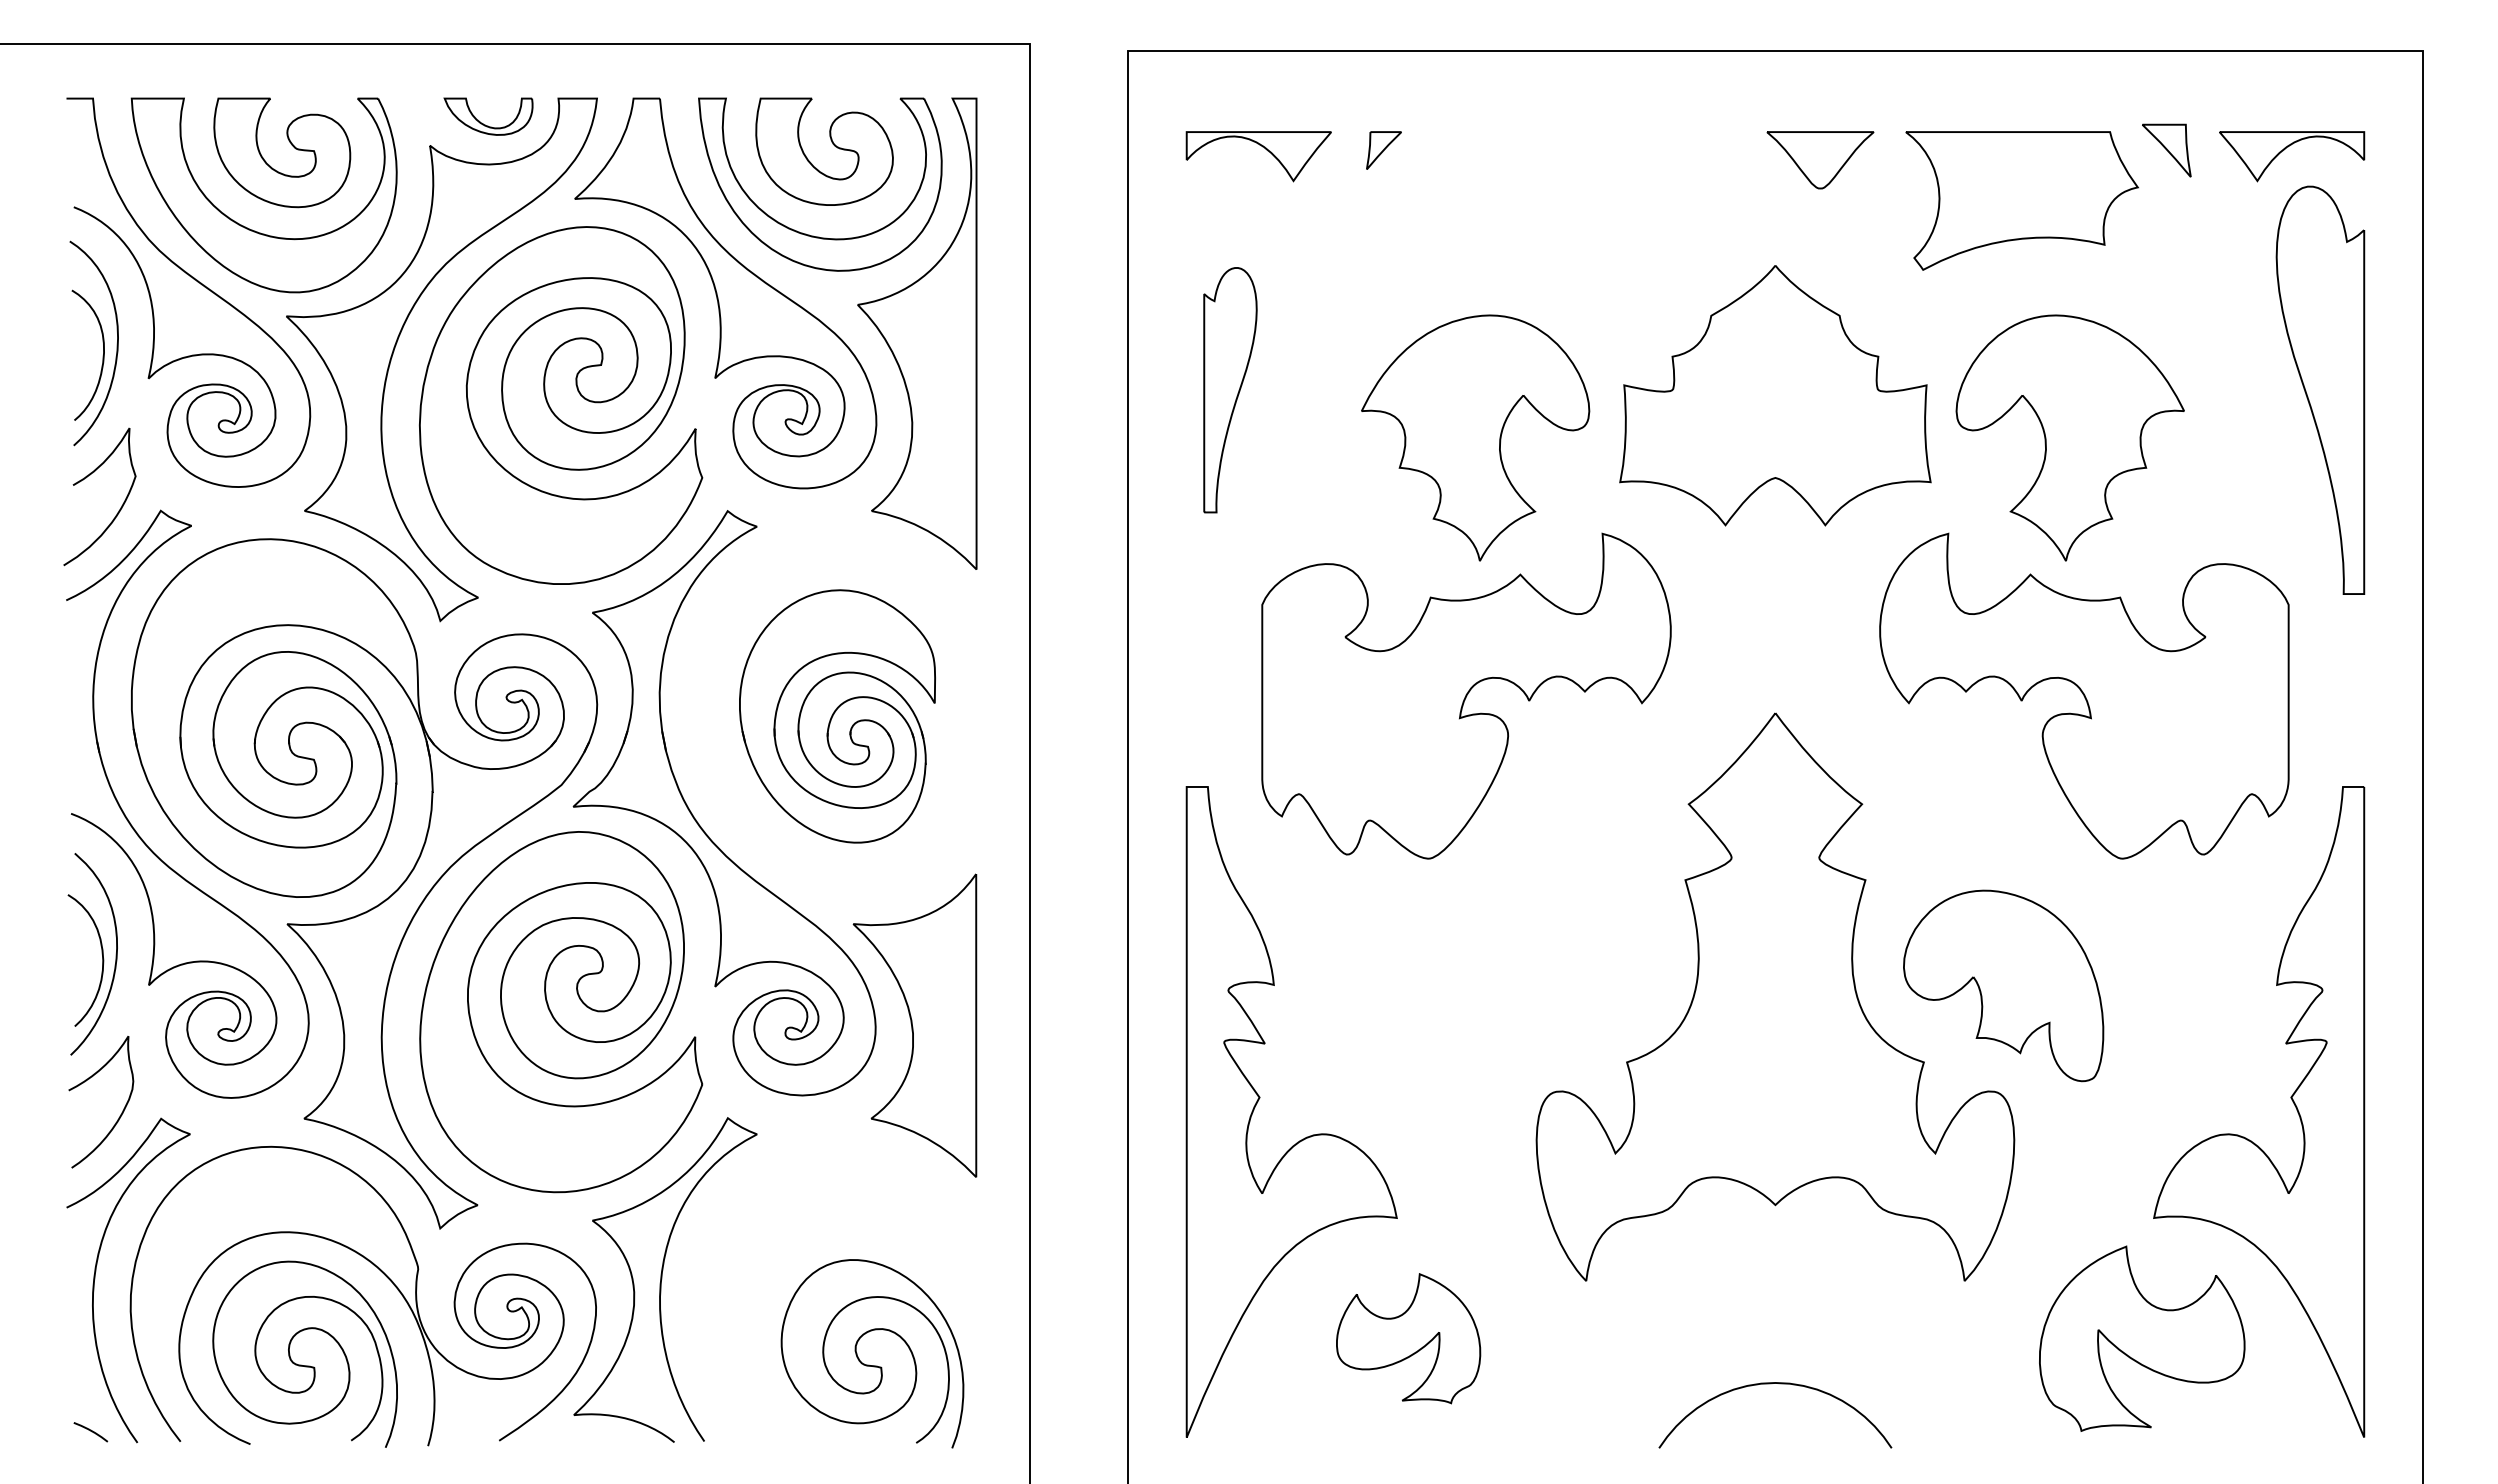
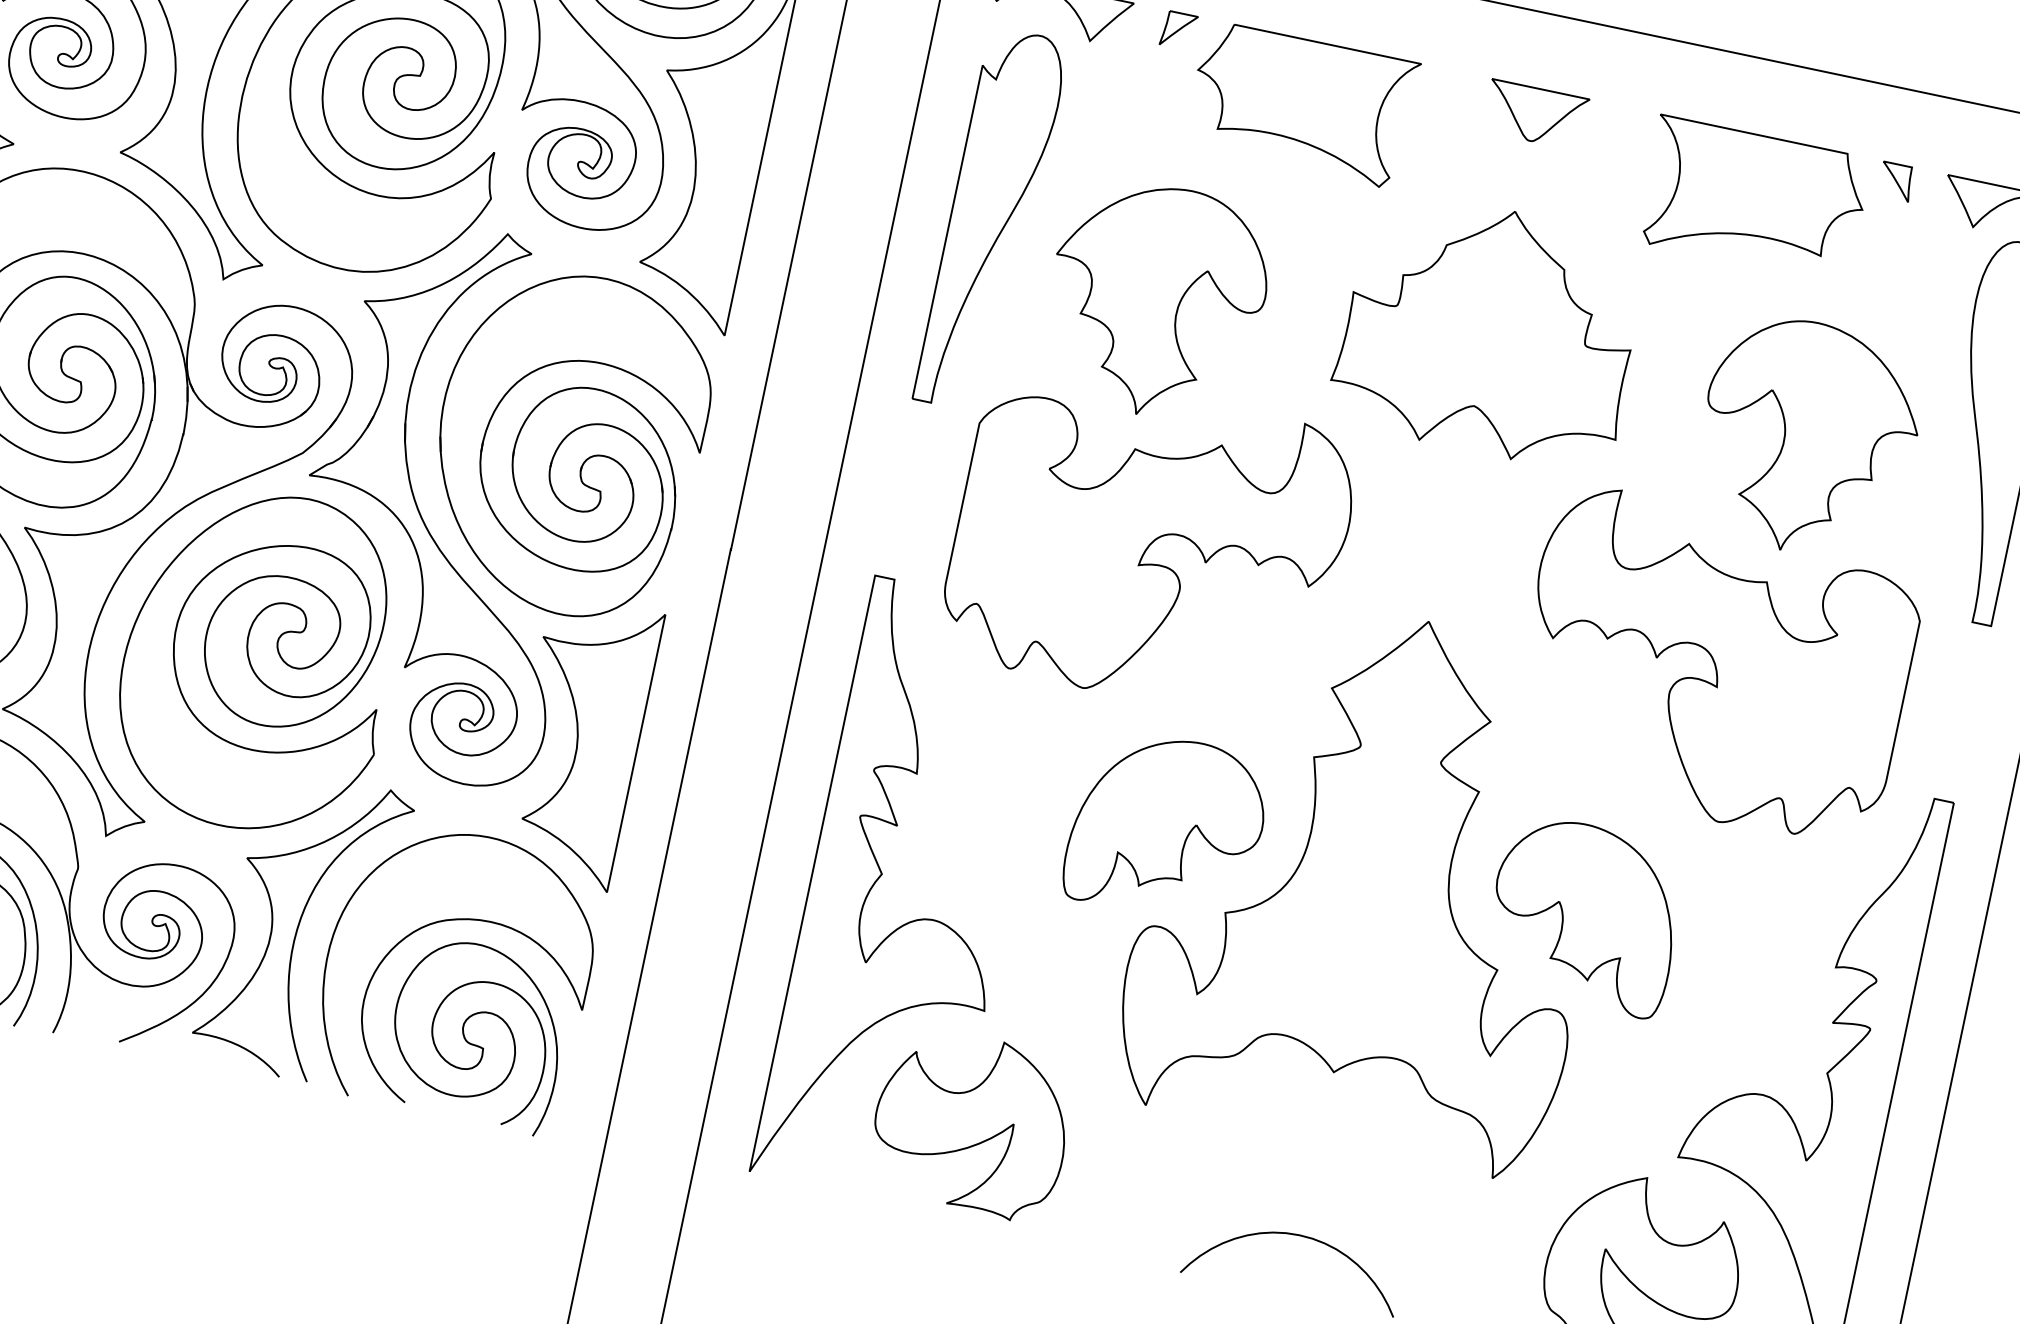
part: (2166, 150) -> (1895, 181), size x0.71
part: (1820, 160) -> (1535, 115), moved
part: (1528, 200) -> (1301, 104), added
part: (1230, 389) -> (992, 219), size x1.67
part: (1475, 437) -> (1155, 300), moved
part: (2069, 437) -> (1807, 437), moved
part: (837, 716) -> (568, 443), size x1.43
part: (1546, 985) -> (1166, 826), added
curve: (819, 1241) -> (450, 921), added
part: (1408, 1338) -> (971, 1123), size x1.43

